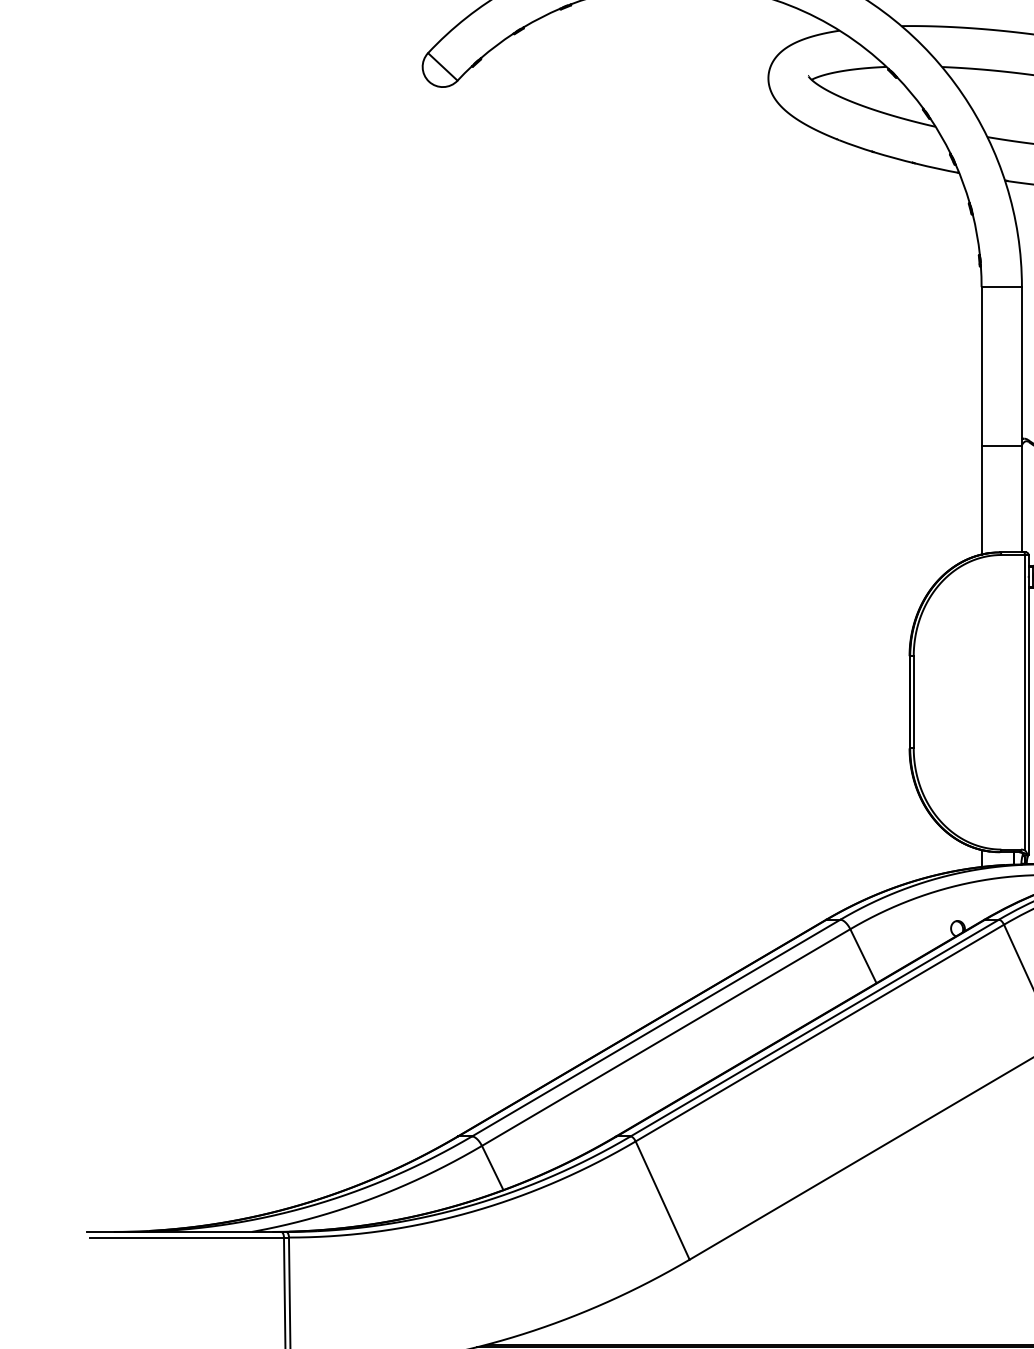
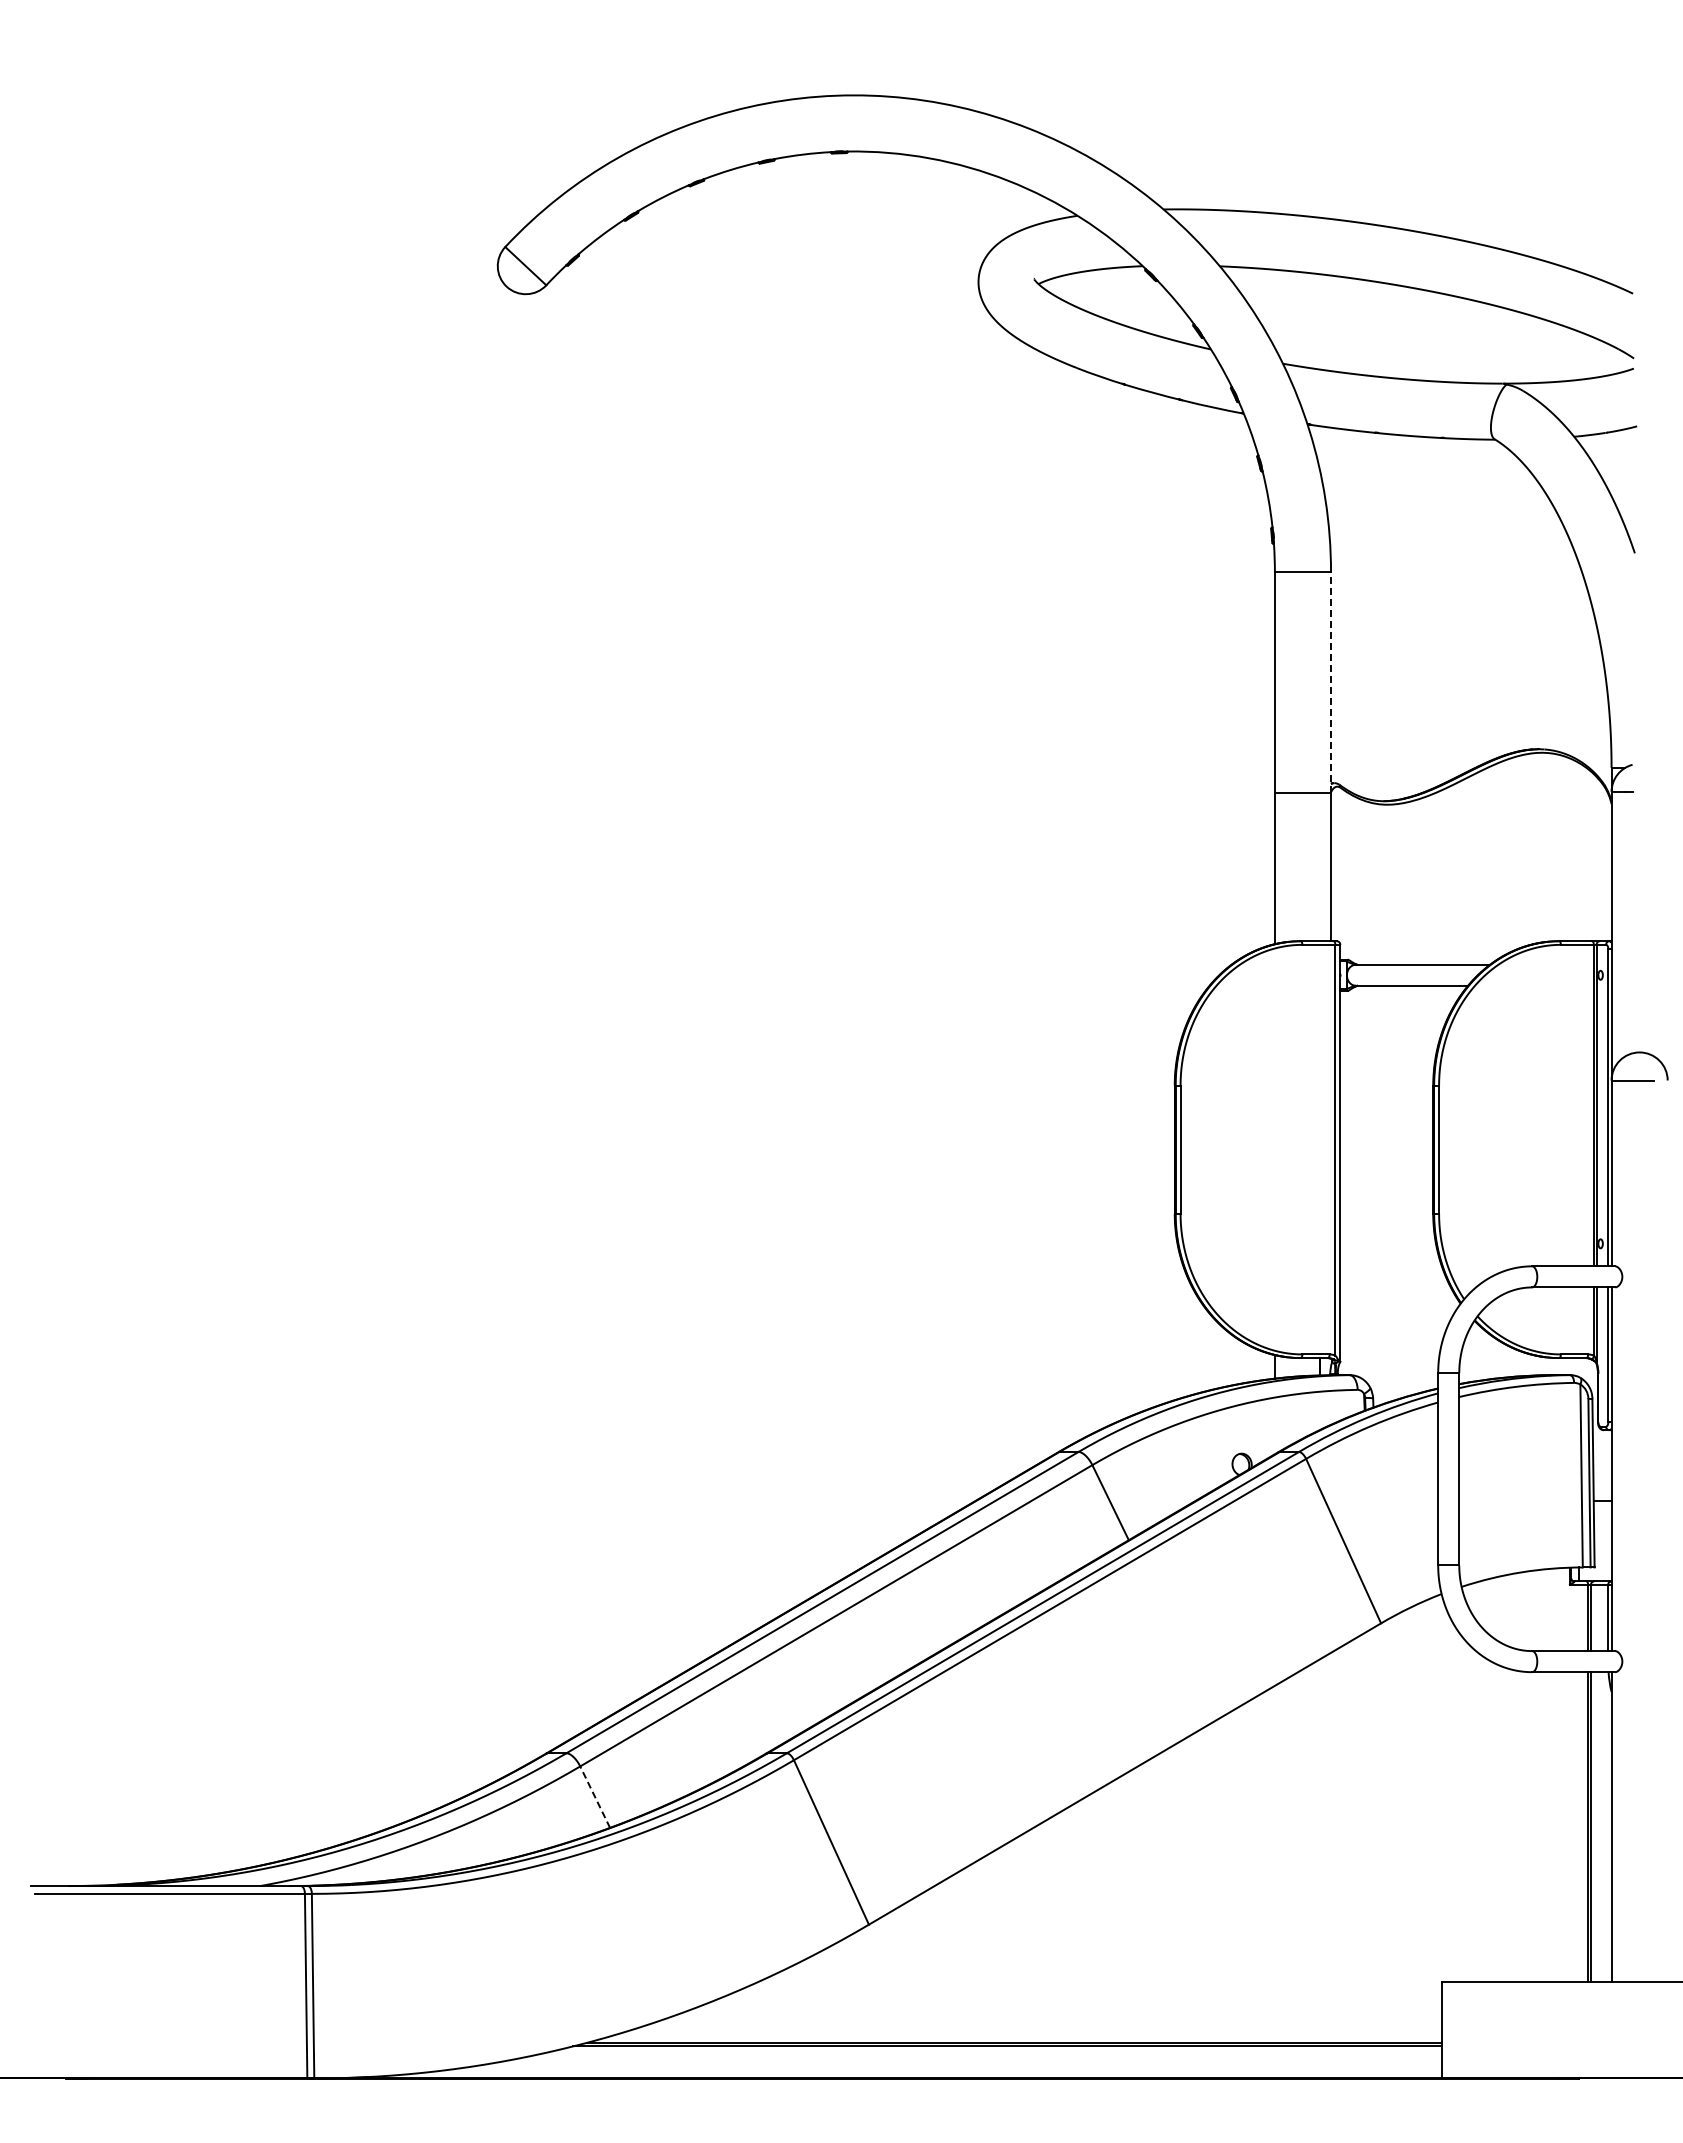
line: (1022, 366) -> (1331, 682), solid -> dashed
line: (492, 1167) -> (594, 1796), solid -> dashed

